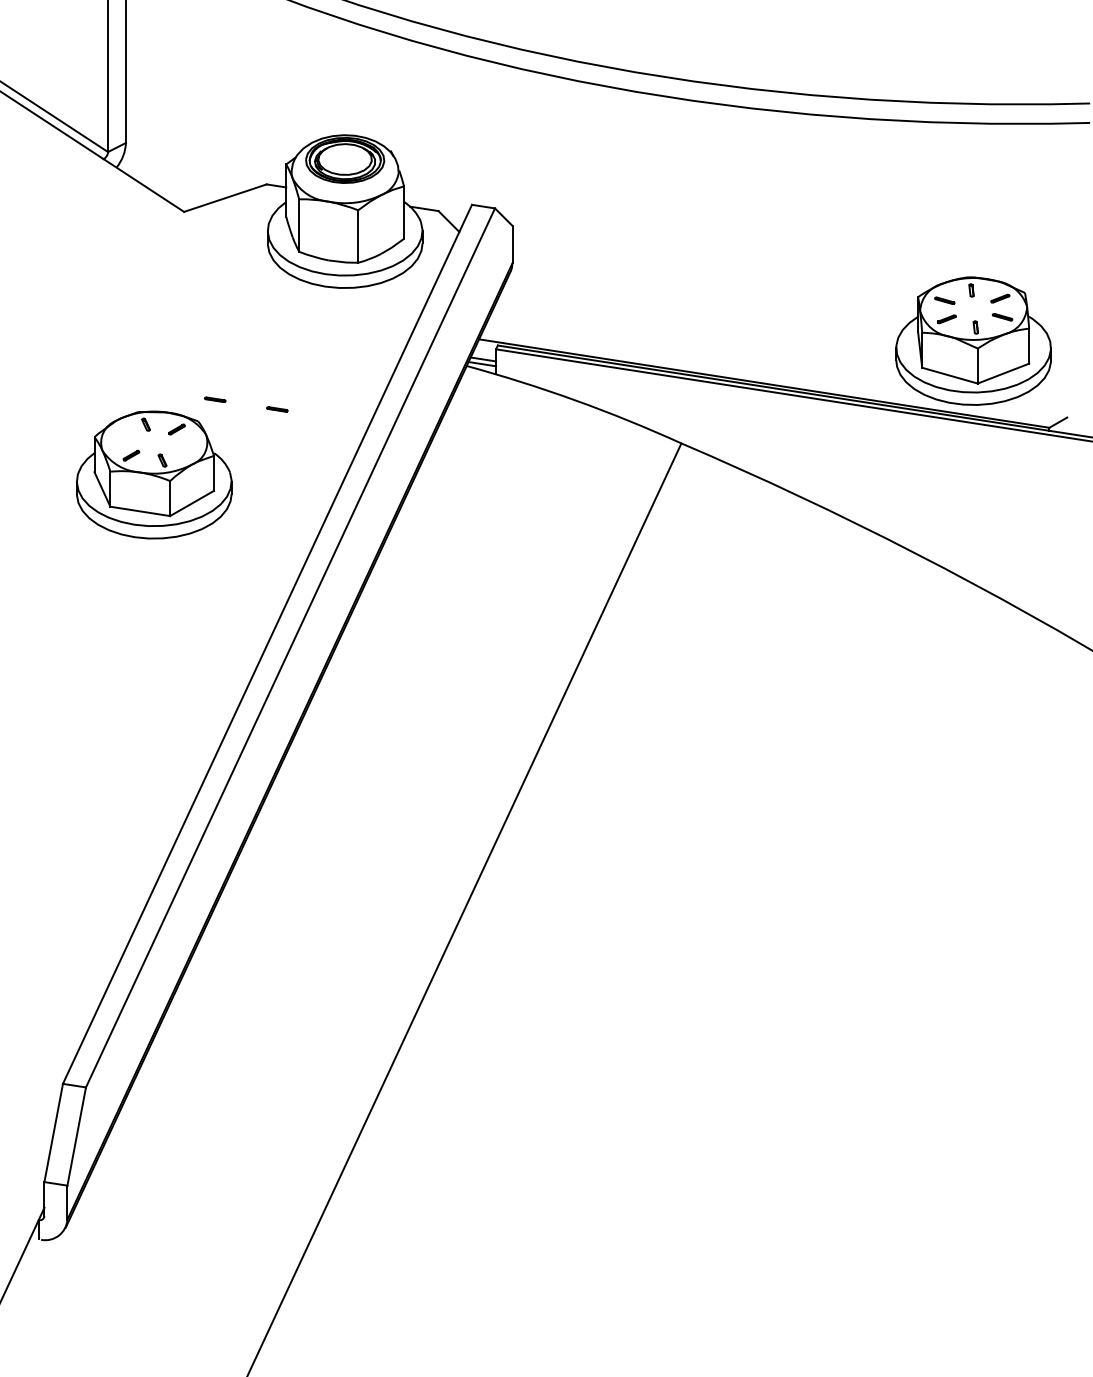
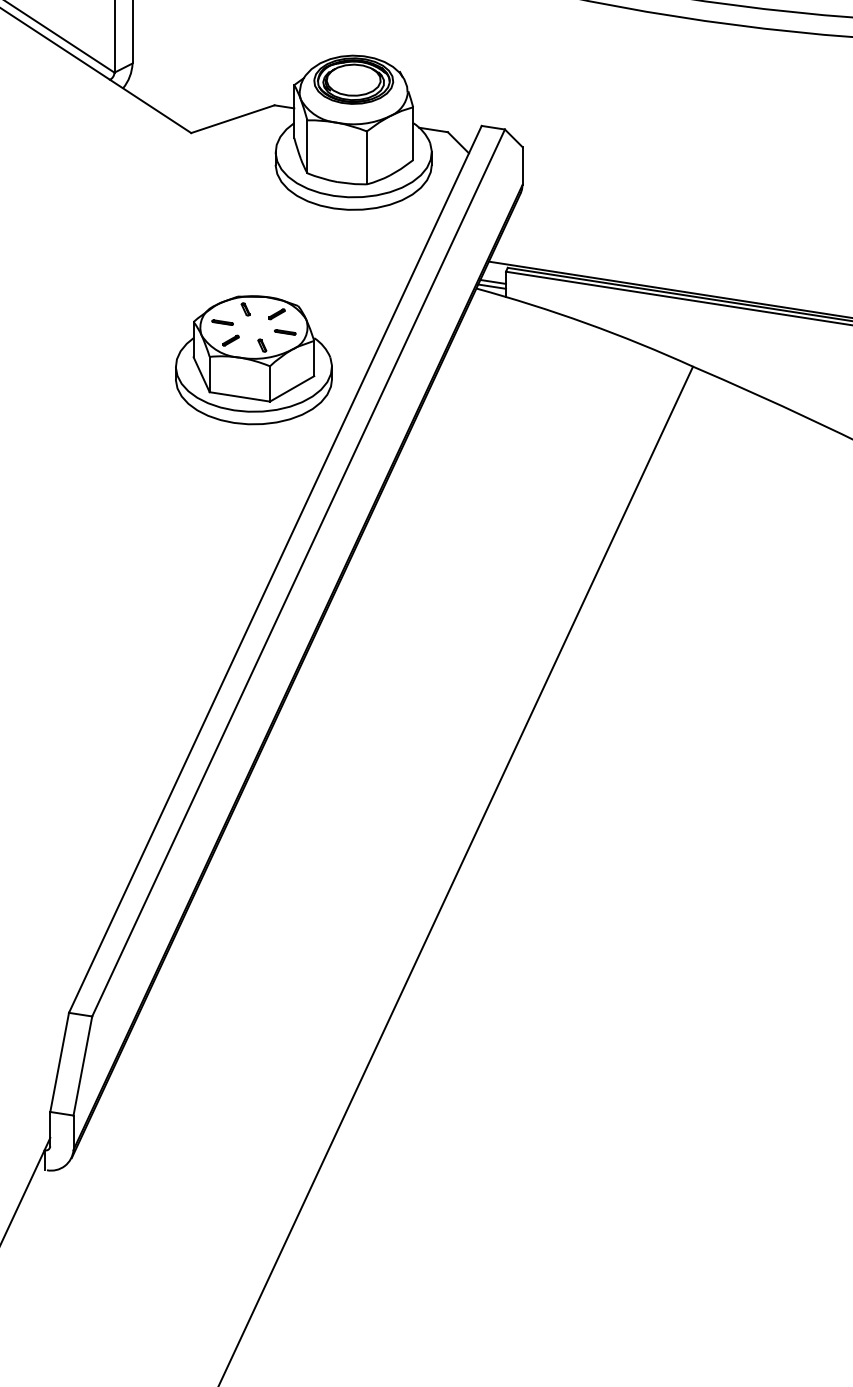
part: (154, 474) -> (254, 359), moved

